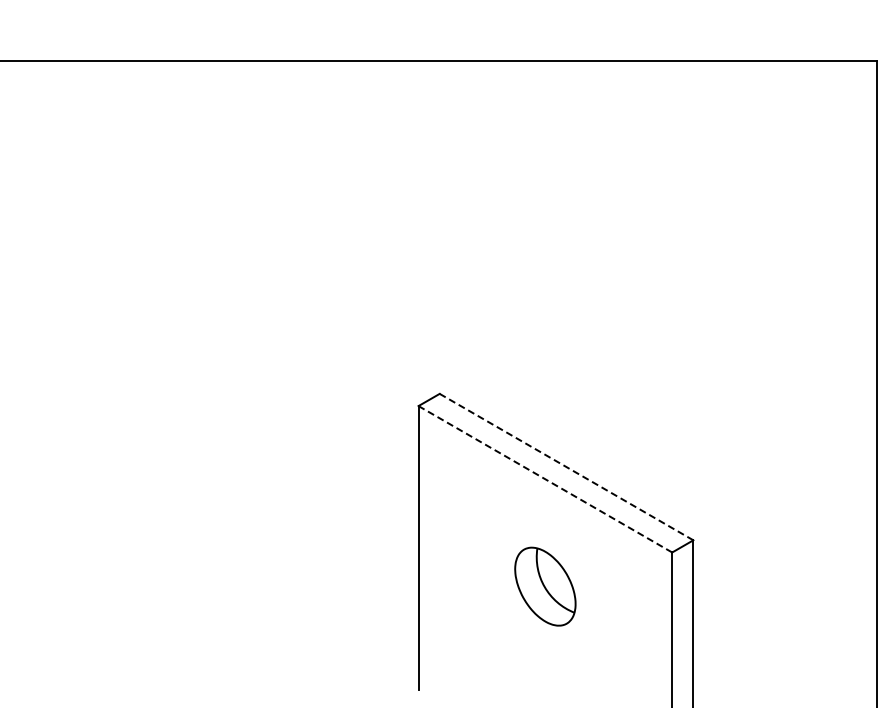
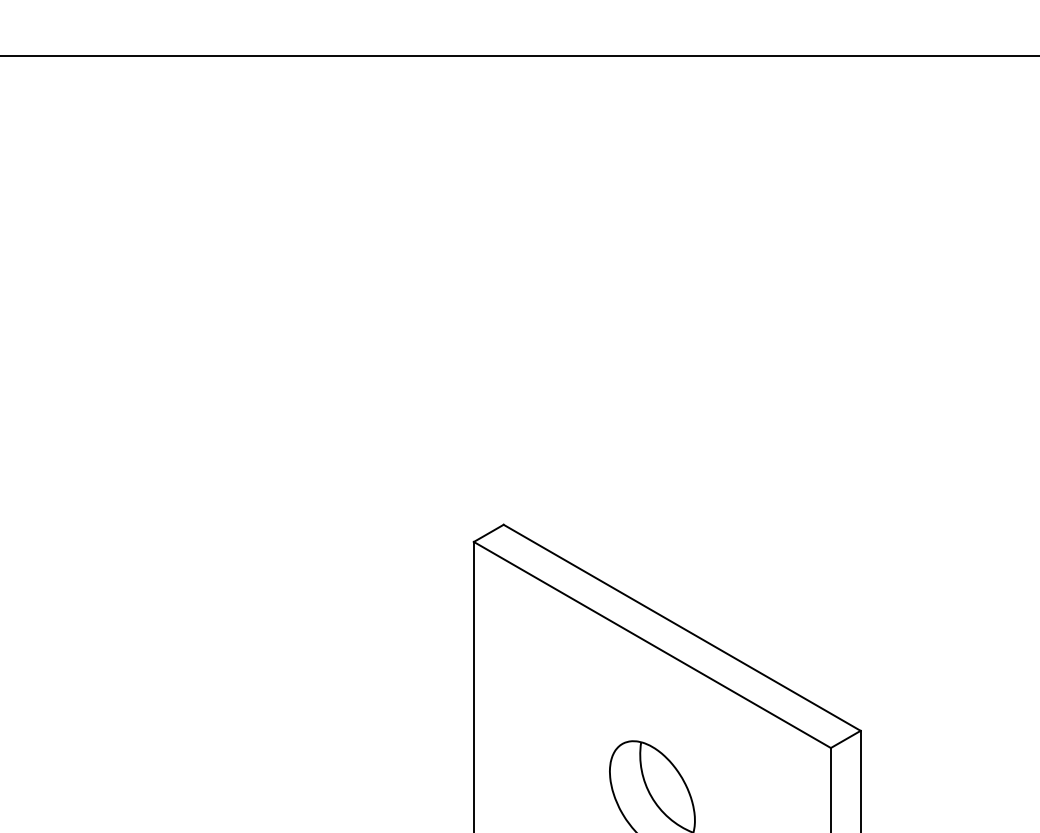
line: (566, 466) -> (682, 626), dashed -> solid
line: (544, 479) -> (651, 645), dashed -> solid

